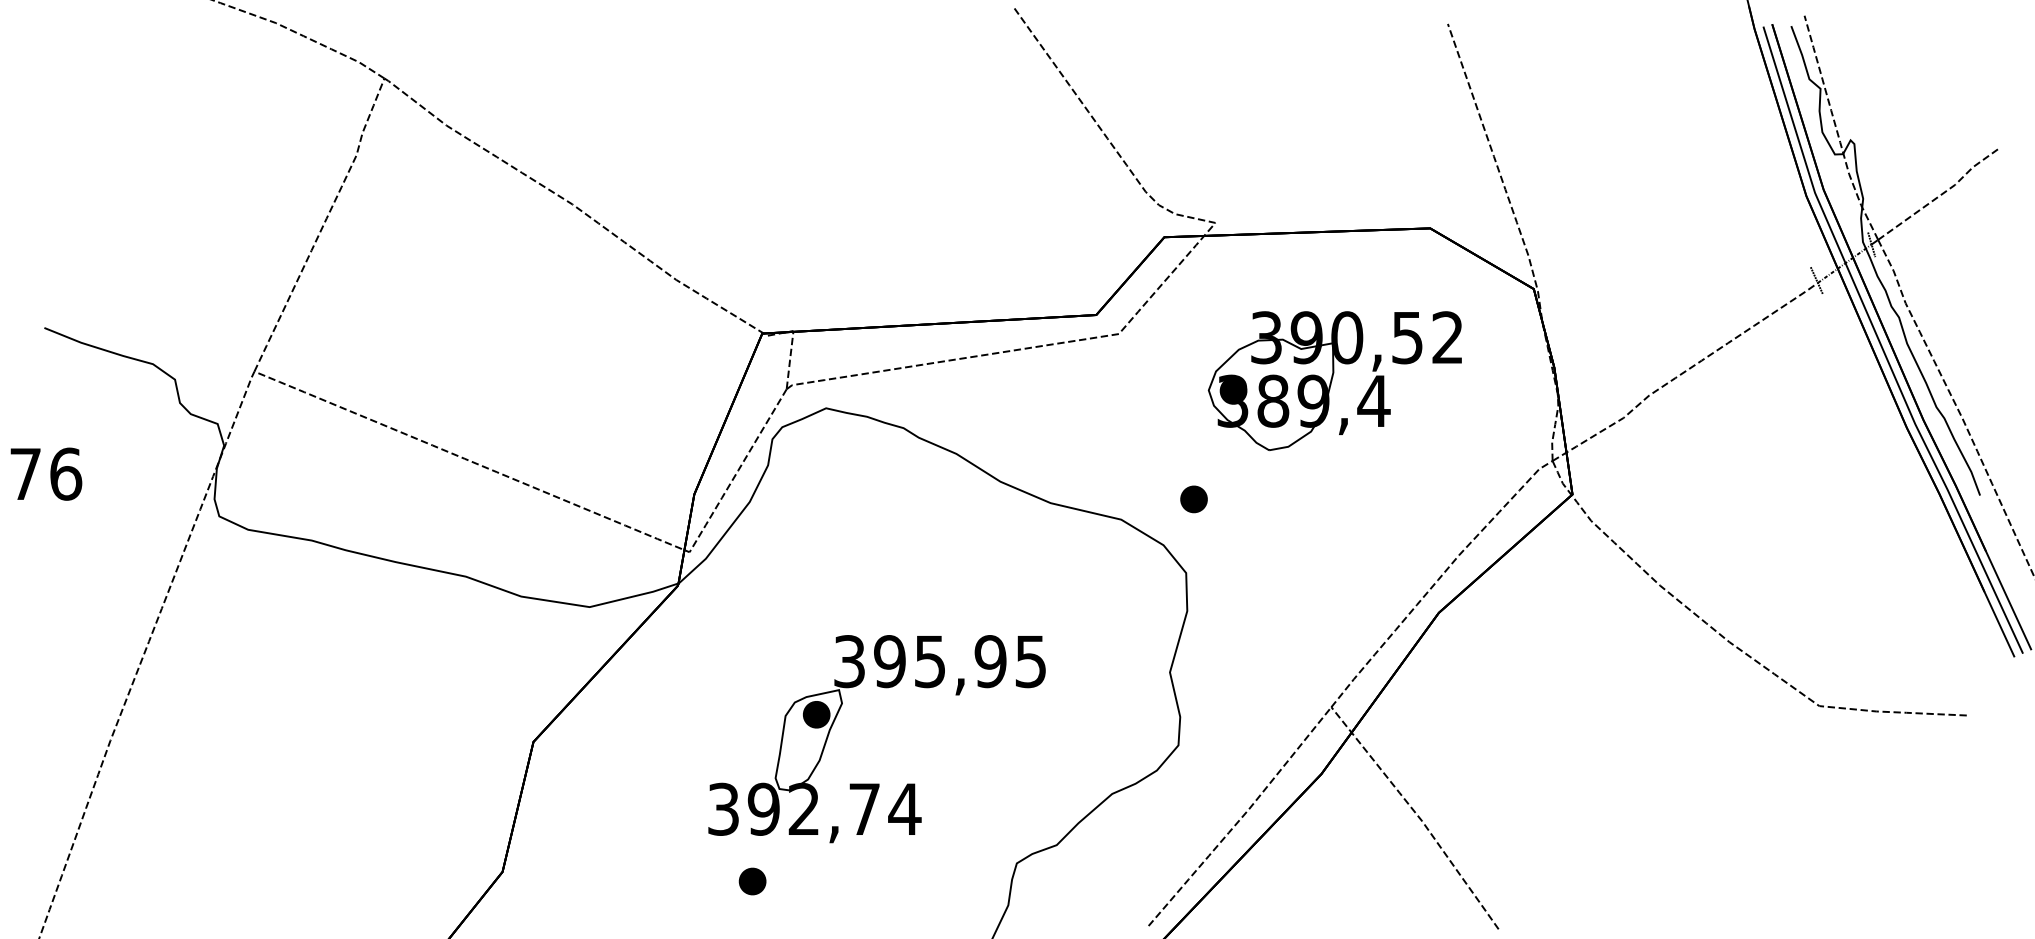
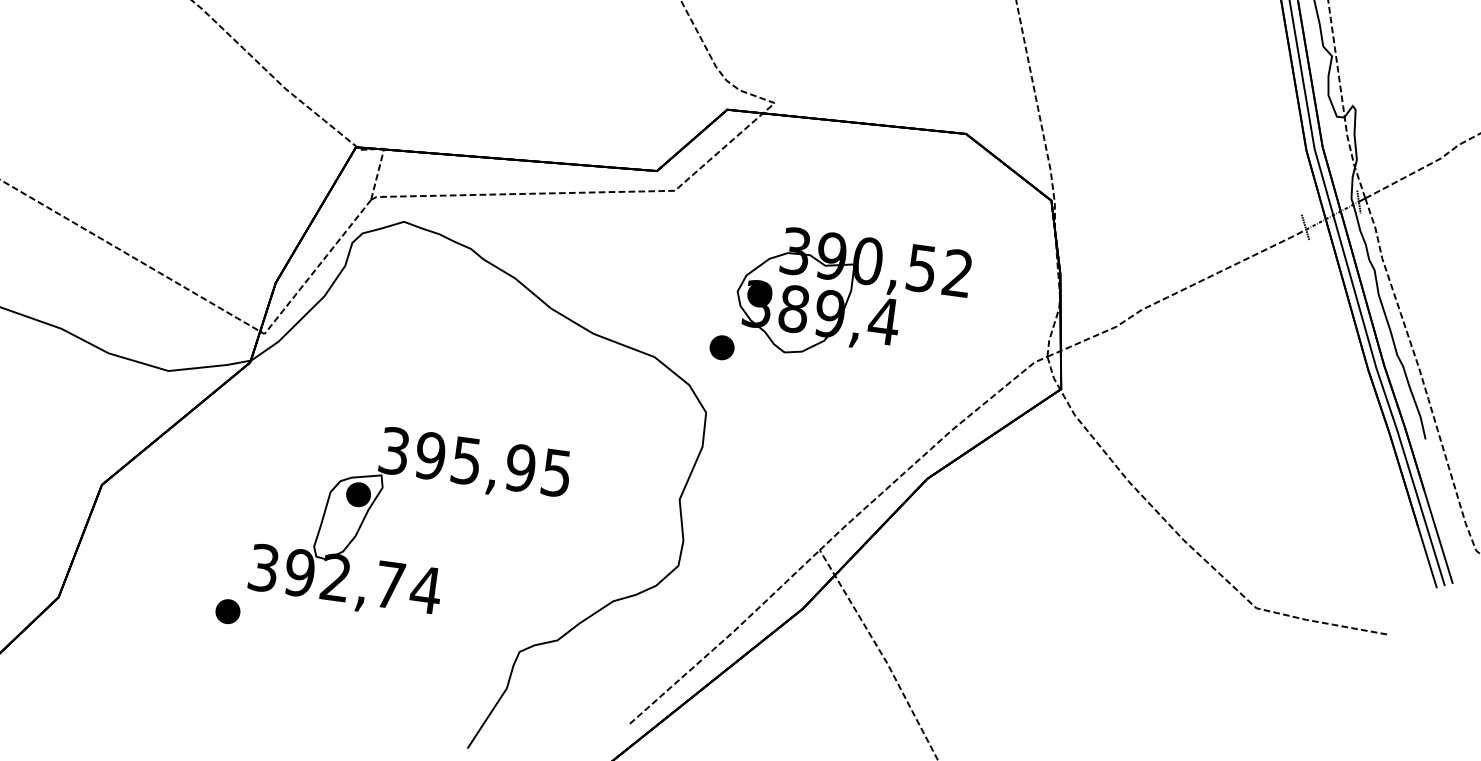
part: (1334, 381) -> (851, 298), moved
part: (752, 881) -> (227, 611), moved

